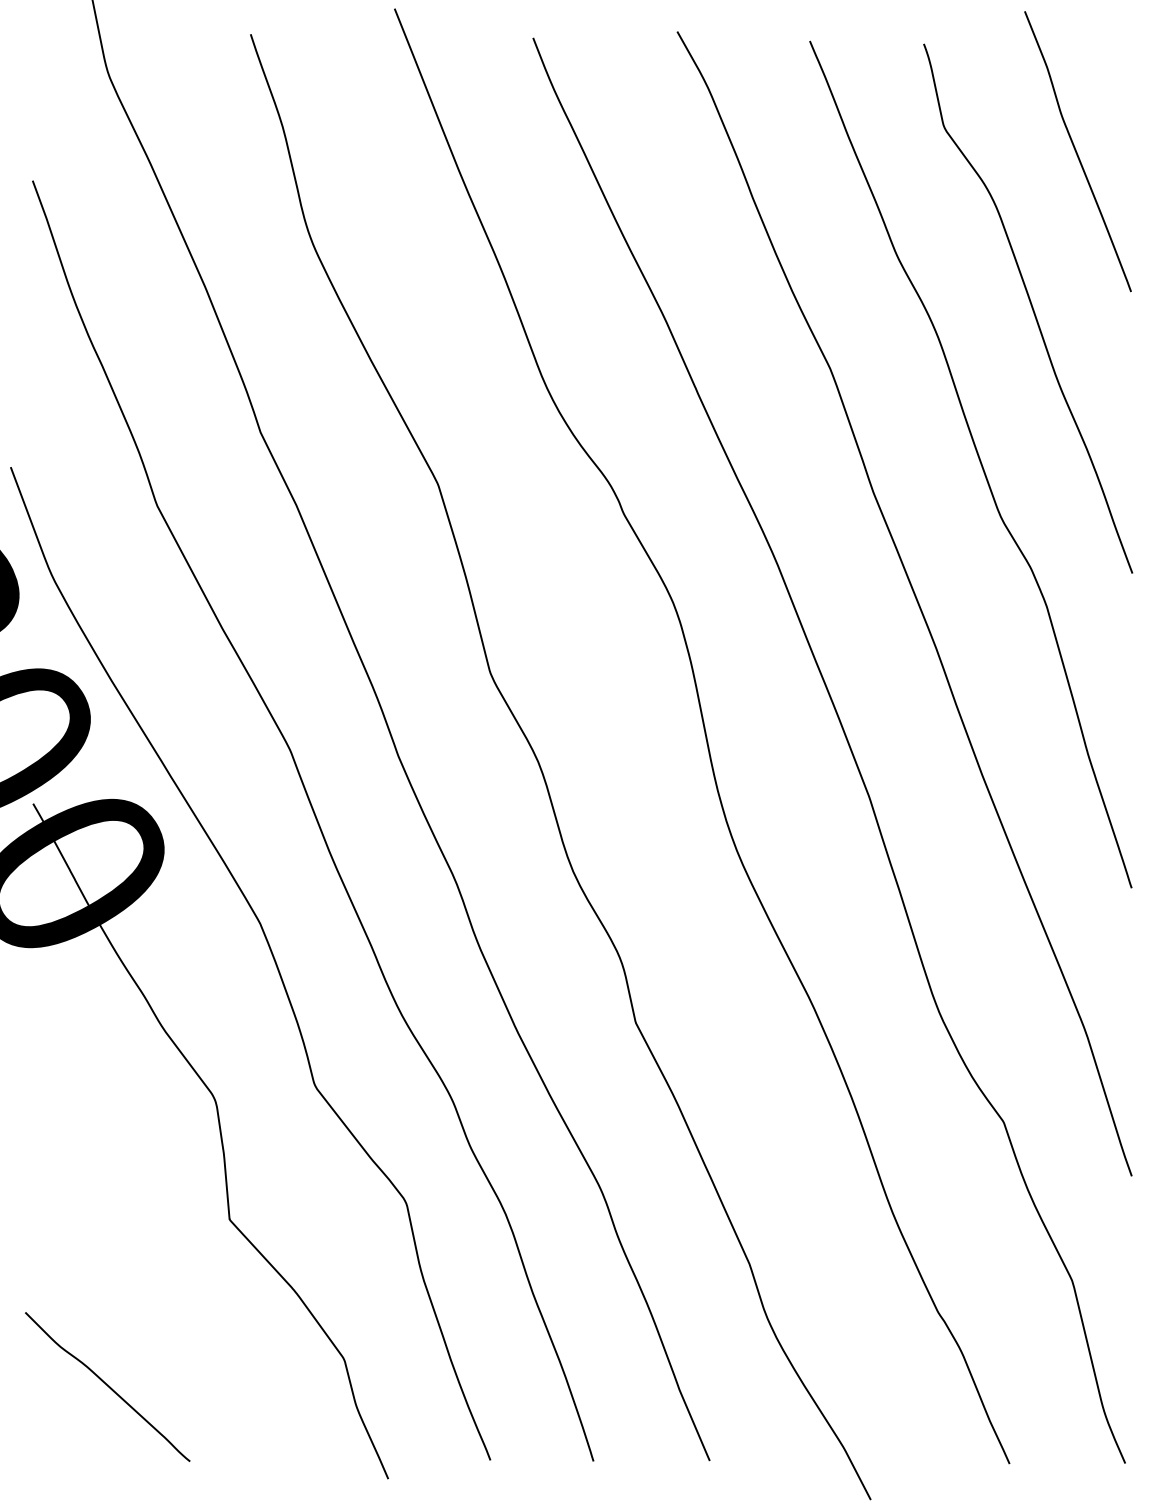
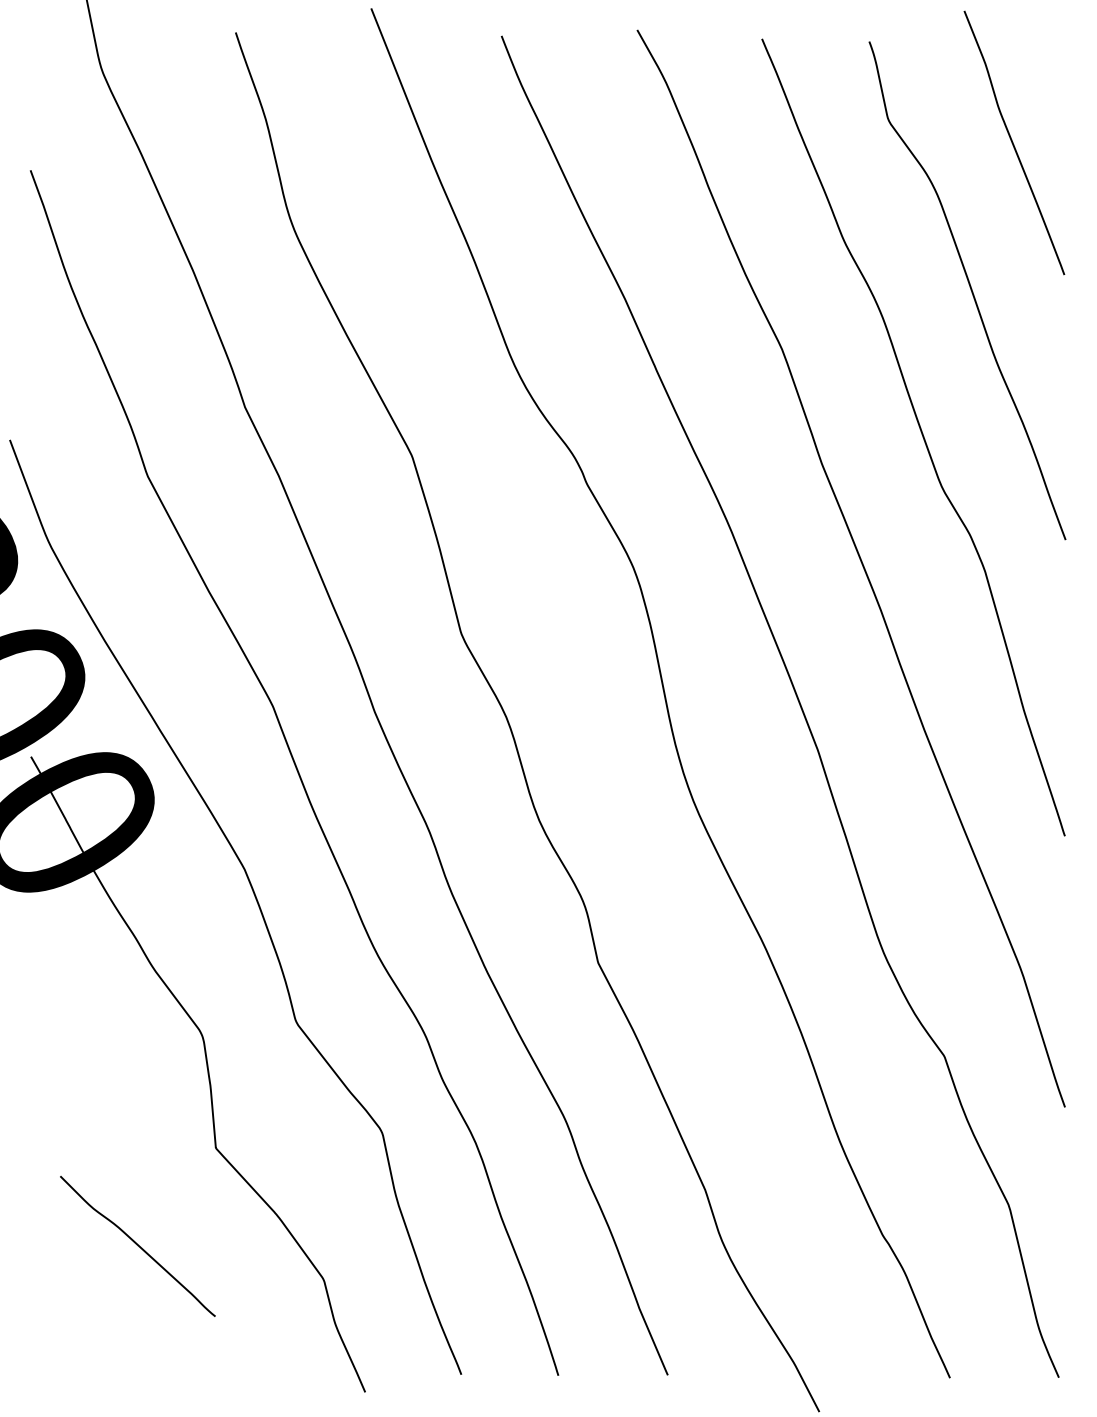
curve: (107, 1386) -> (137, 1245), moved

